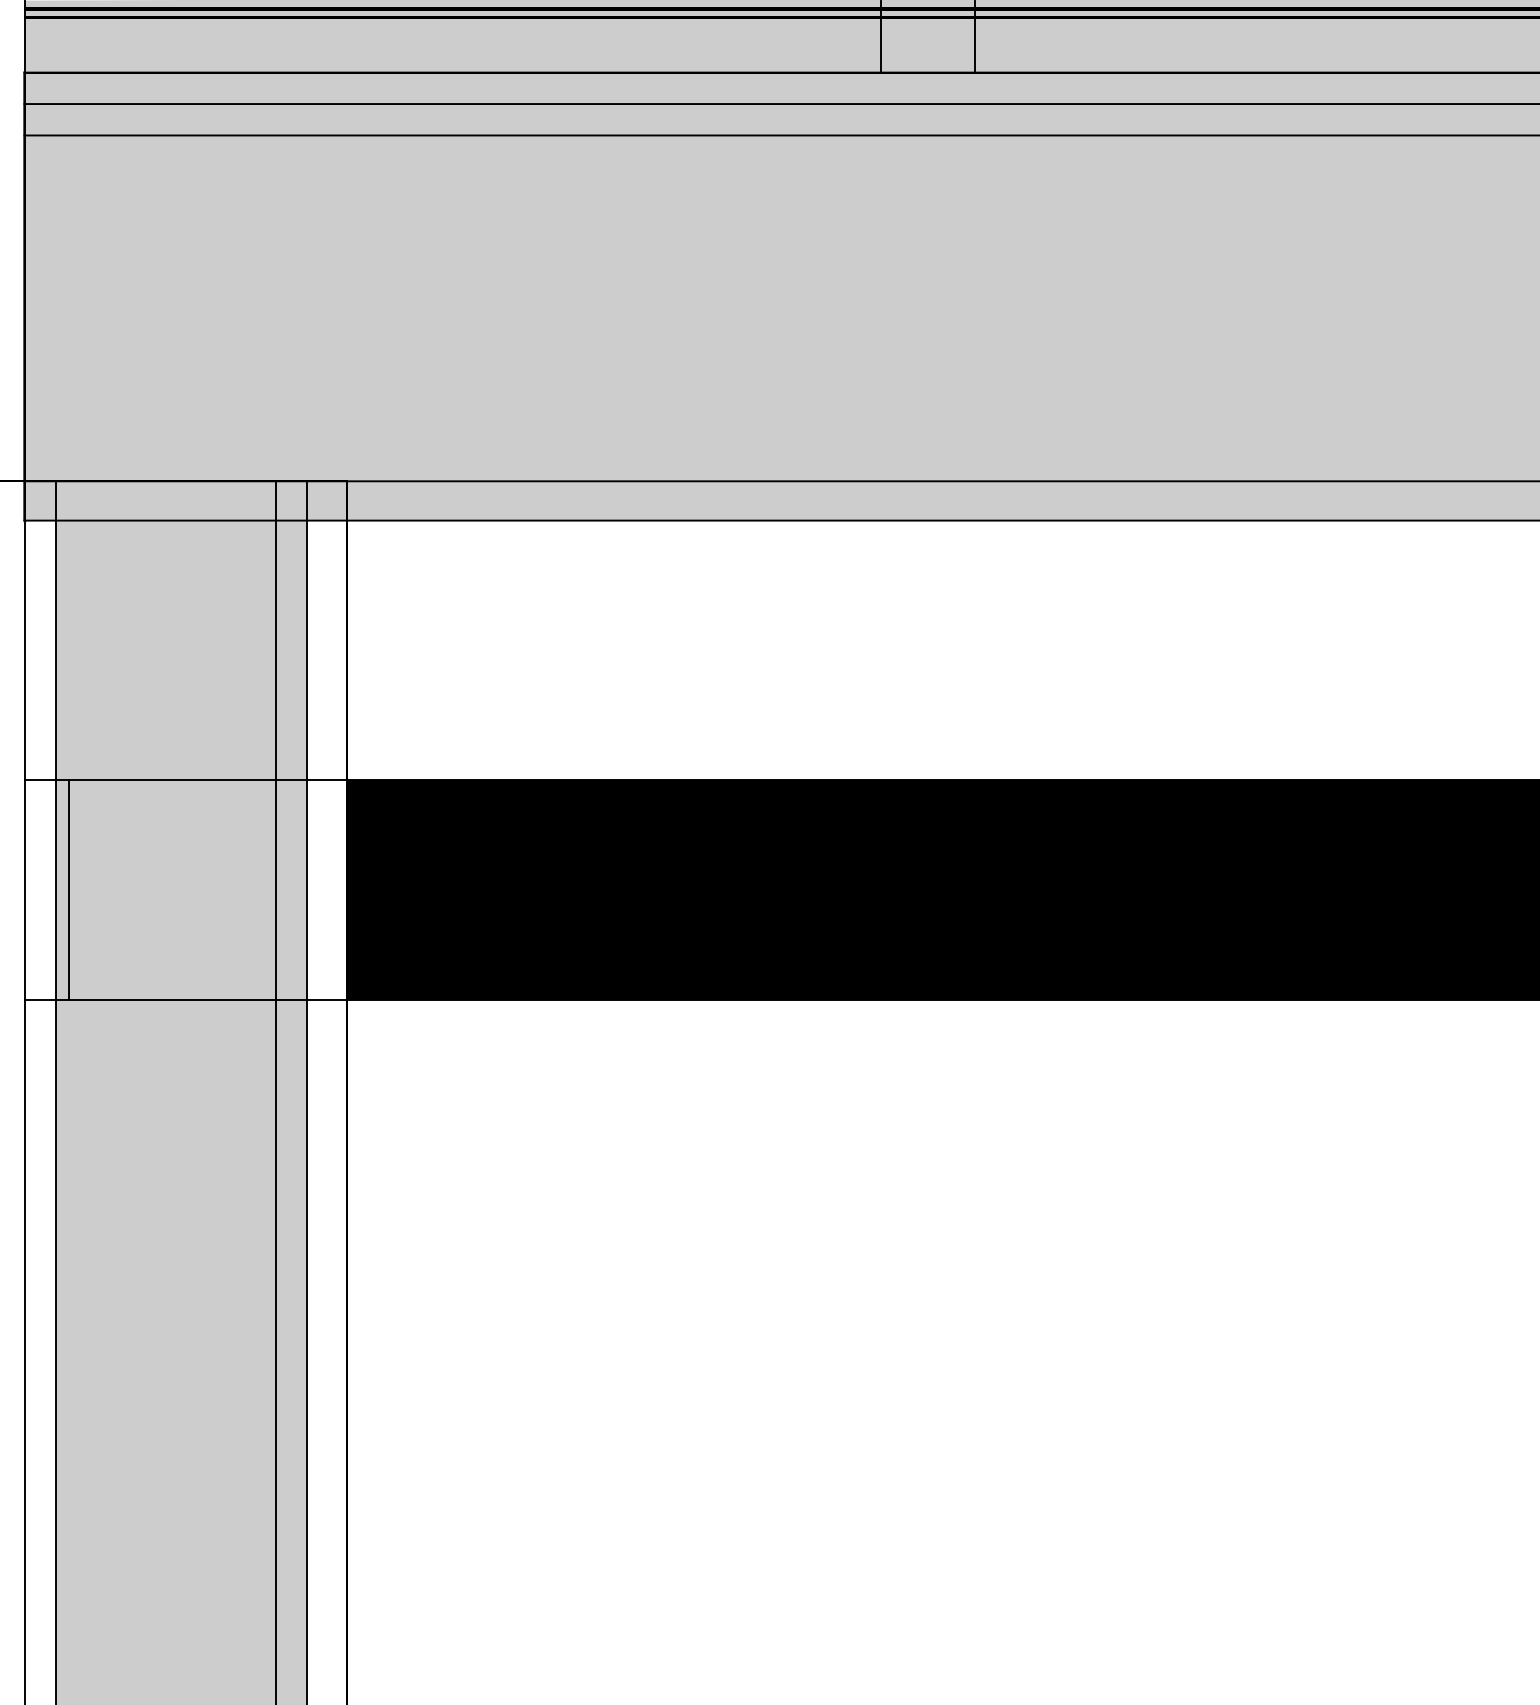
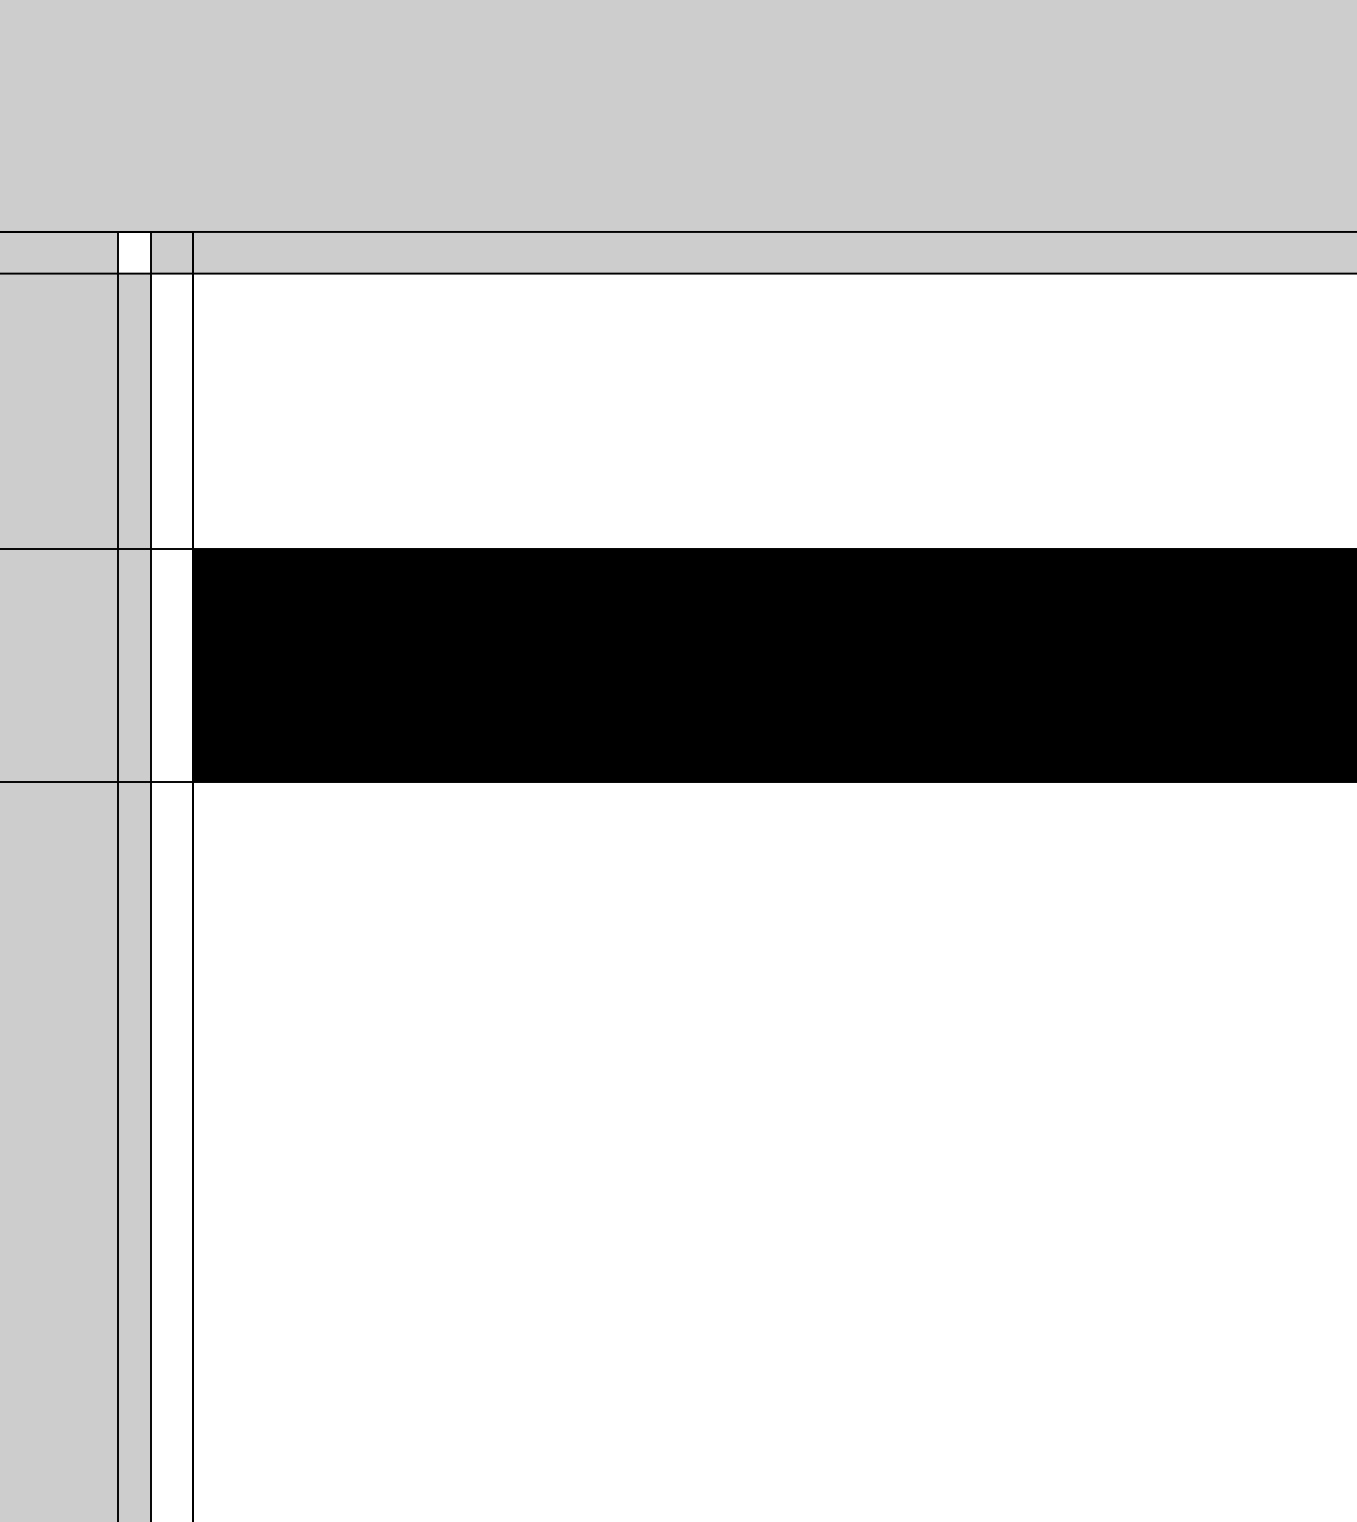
fill: (291, 500) -> (134, 252), removed

